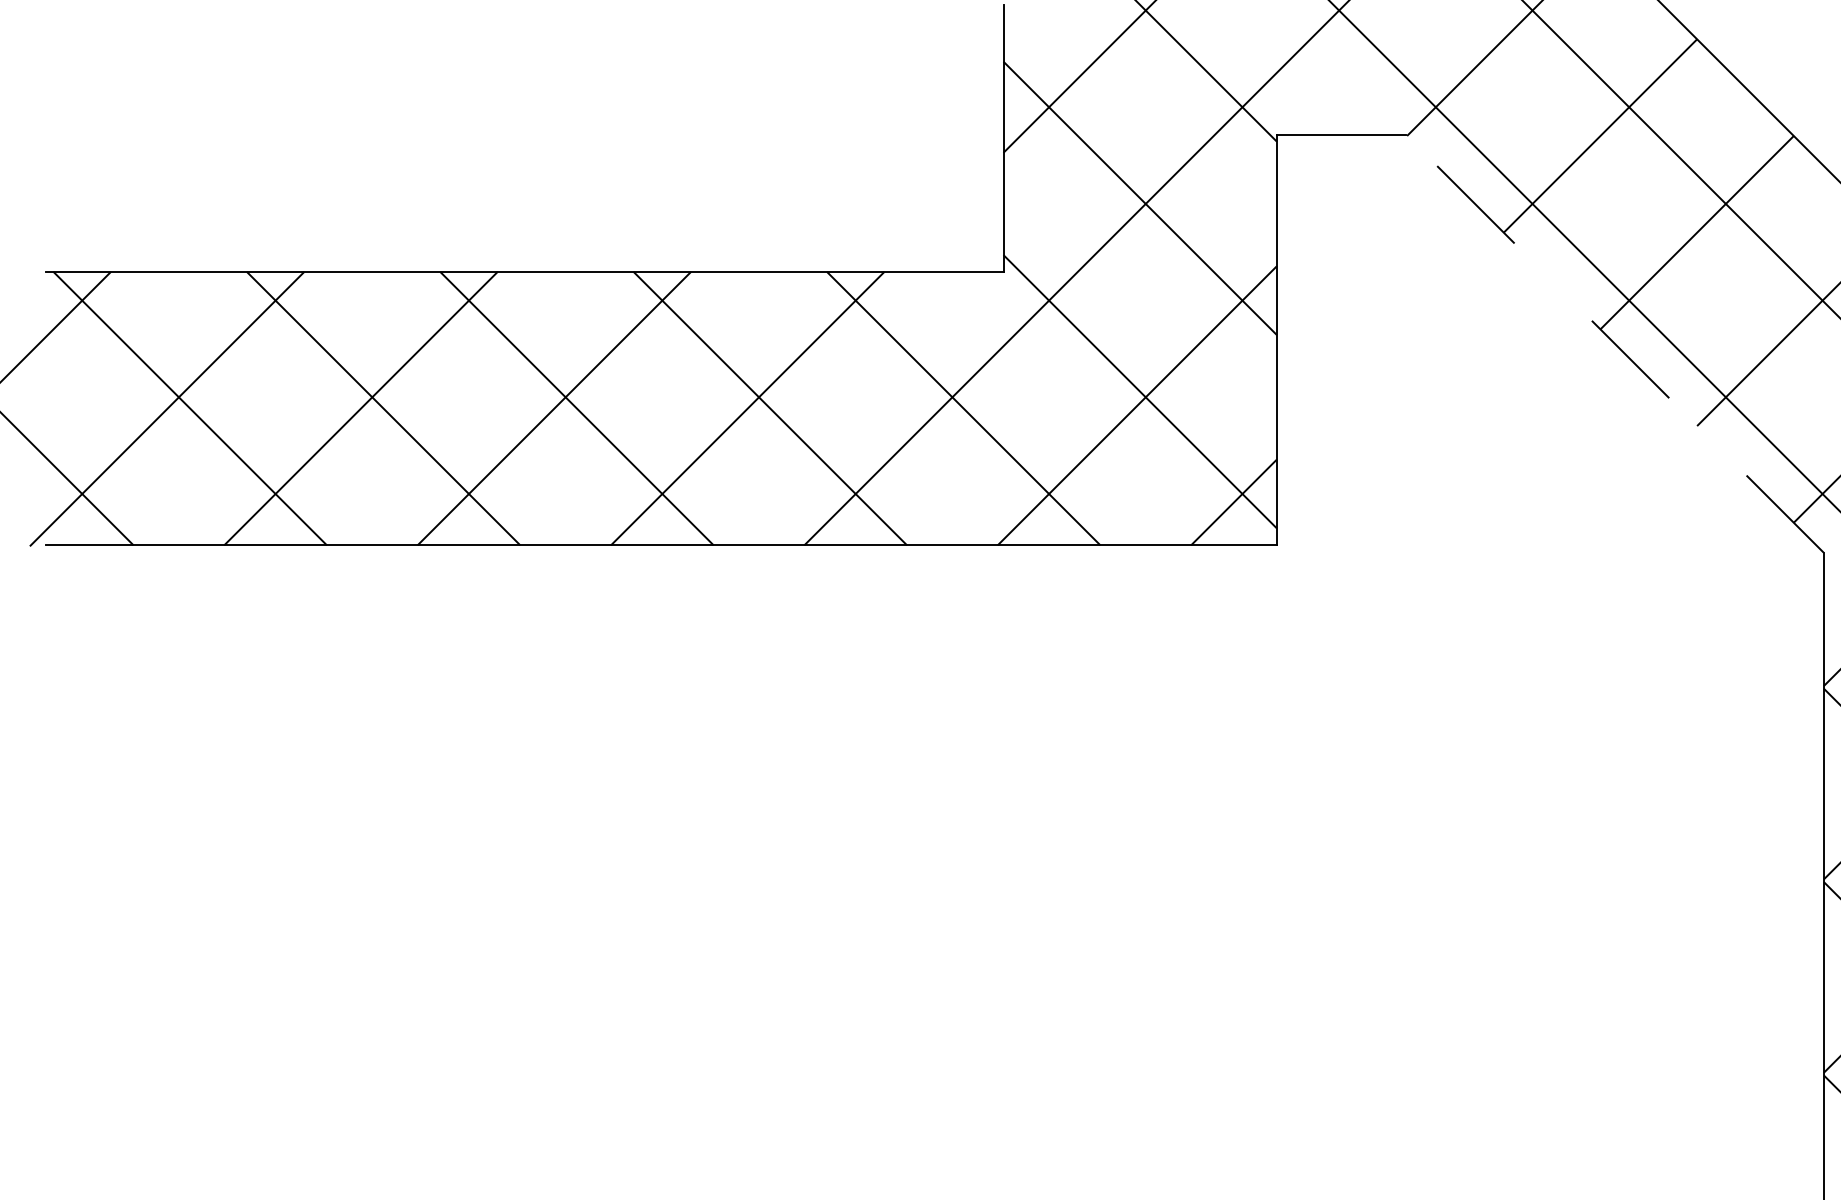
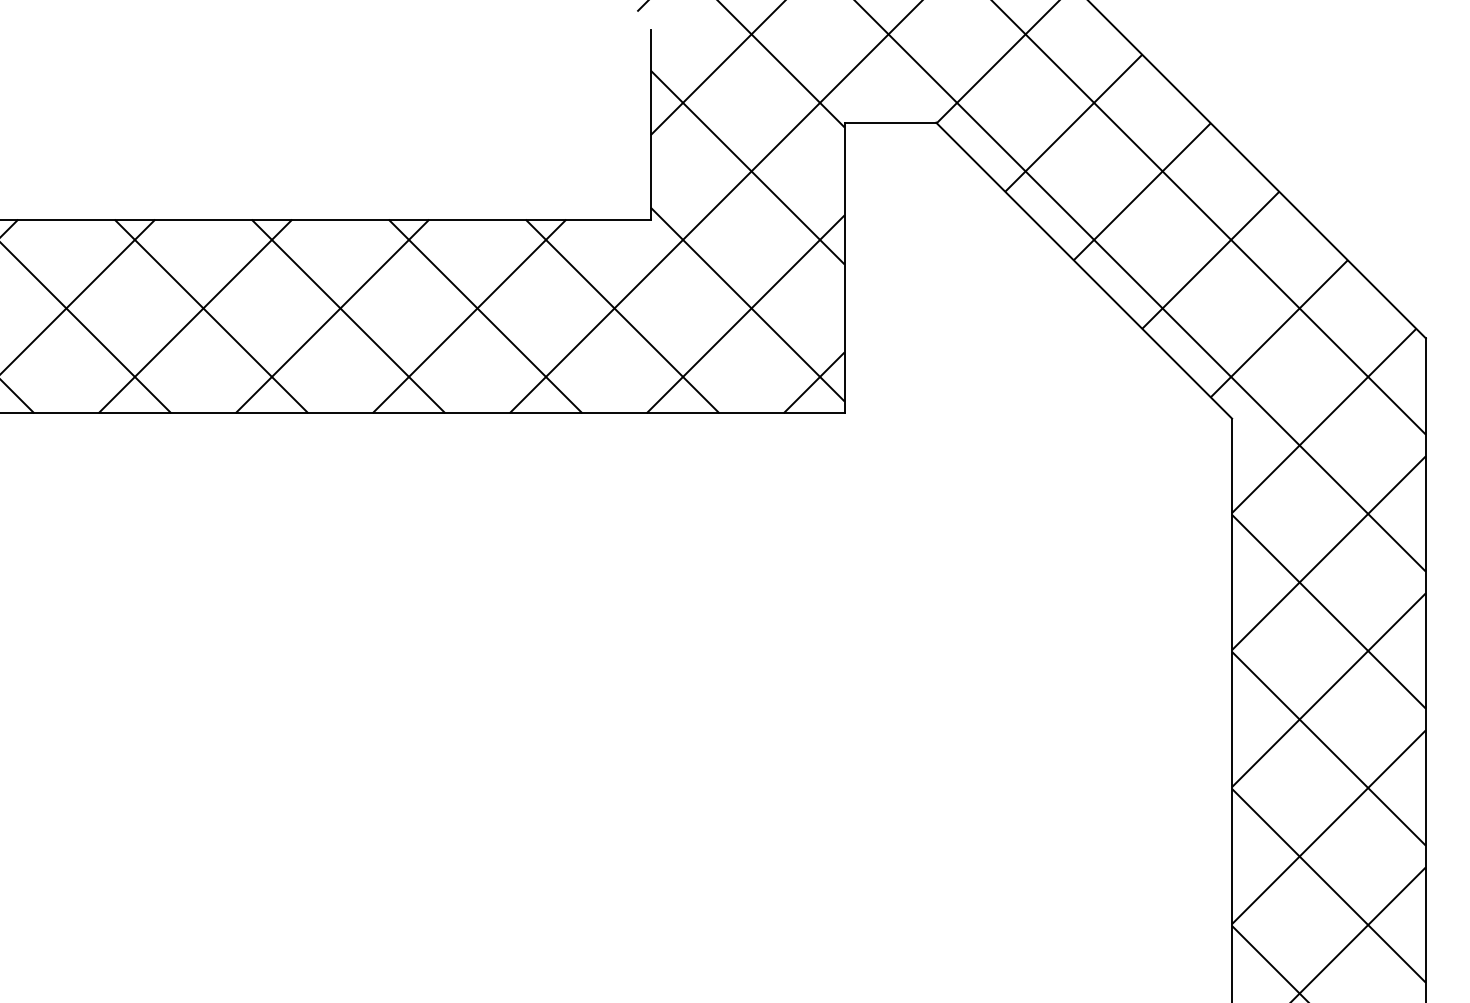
line: (1614, 343) -> (1083, 270), dashed -> solid

